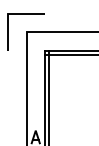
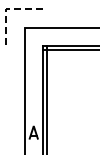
line: (8, 14) -> (6, 9), solid -> dashed

